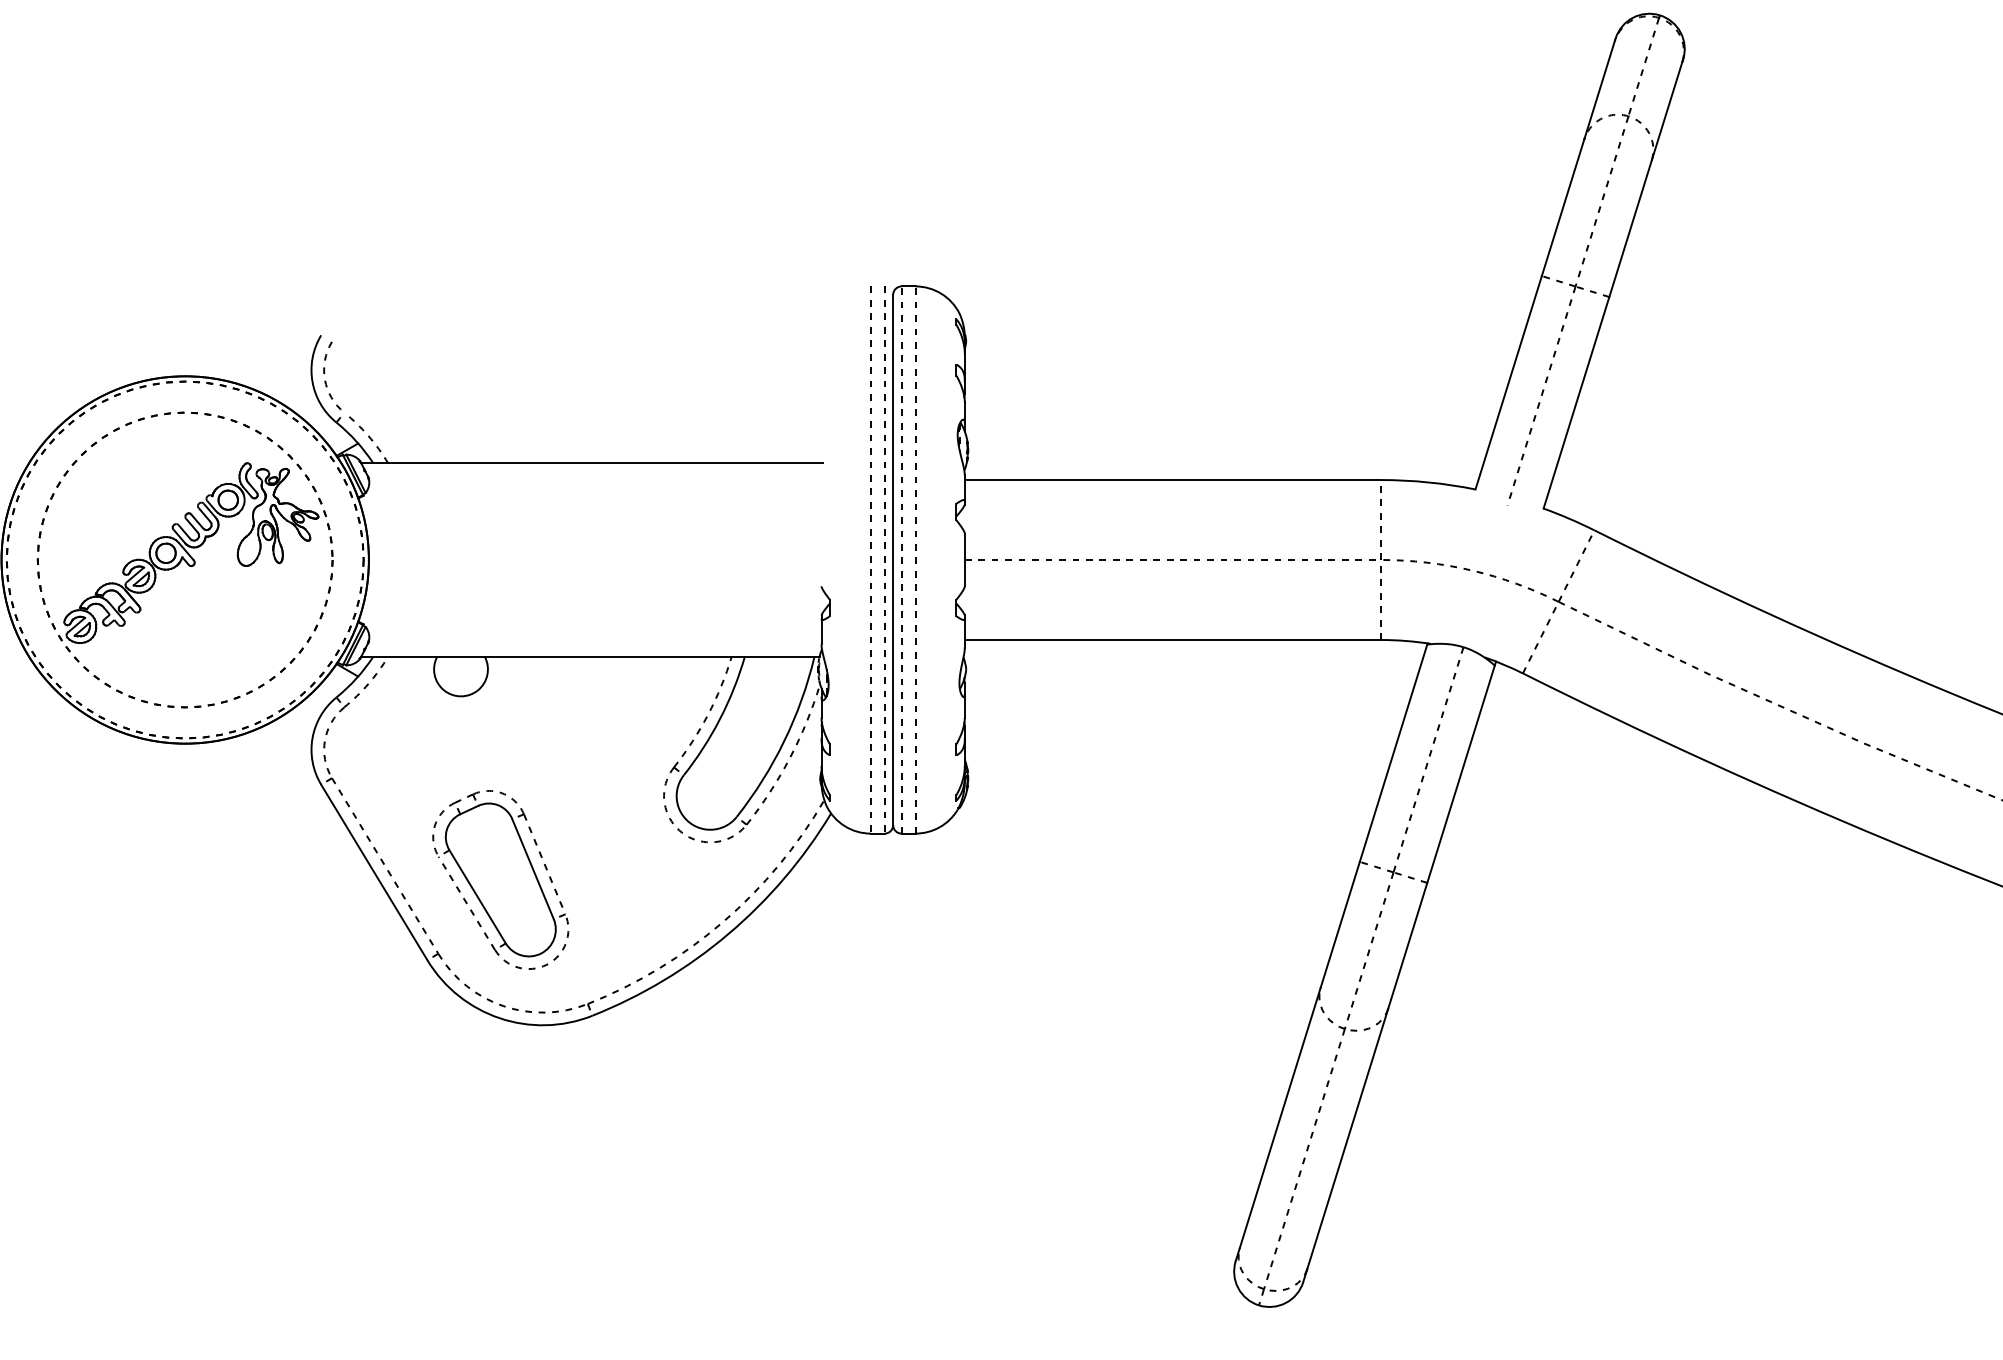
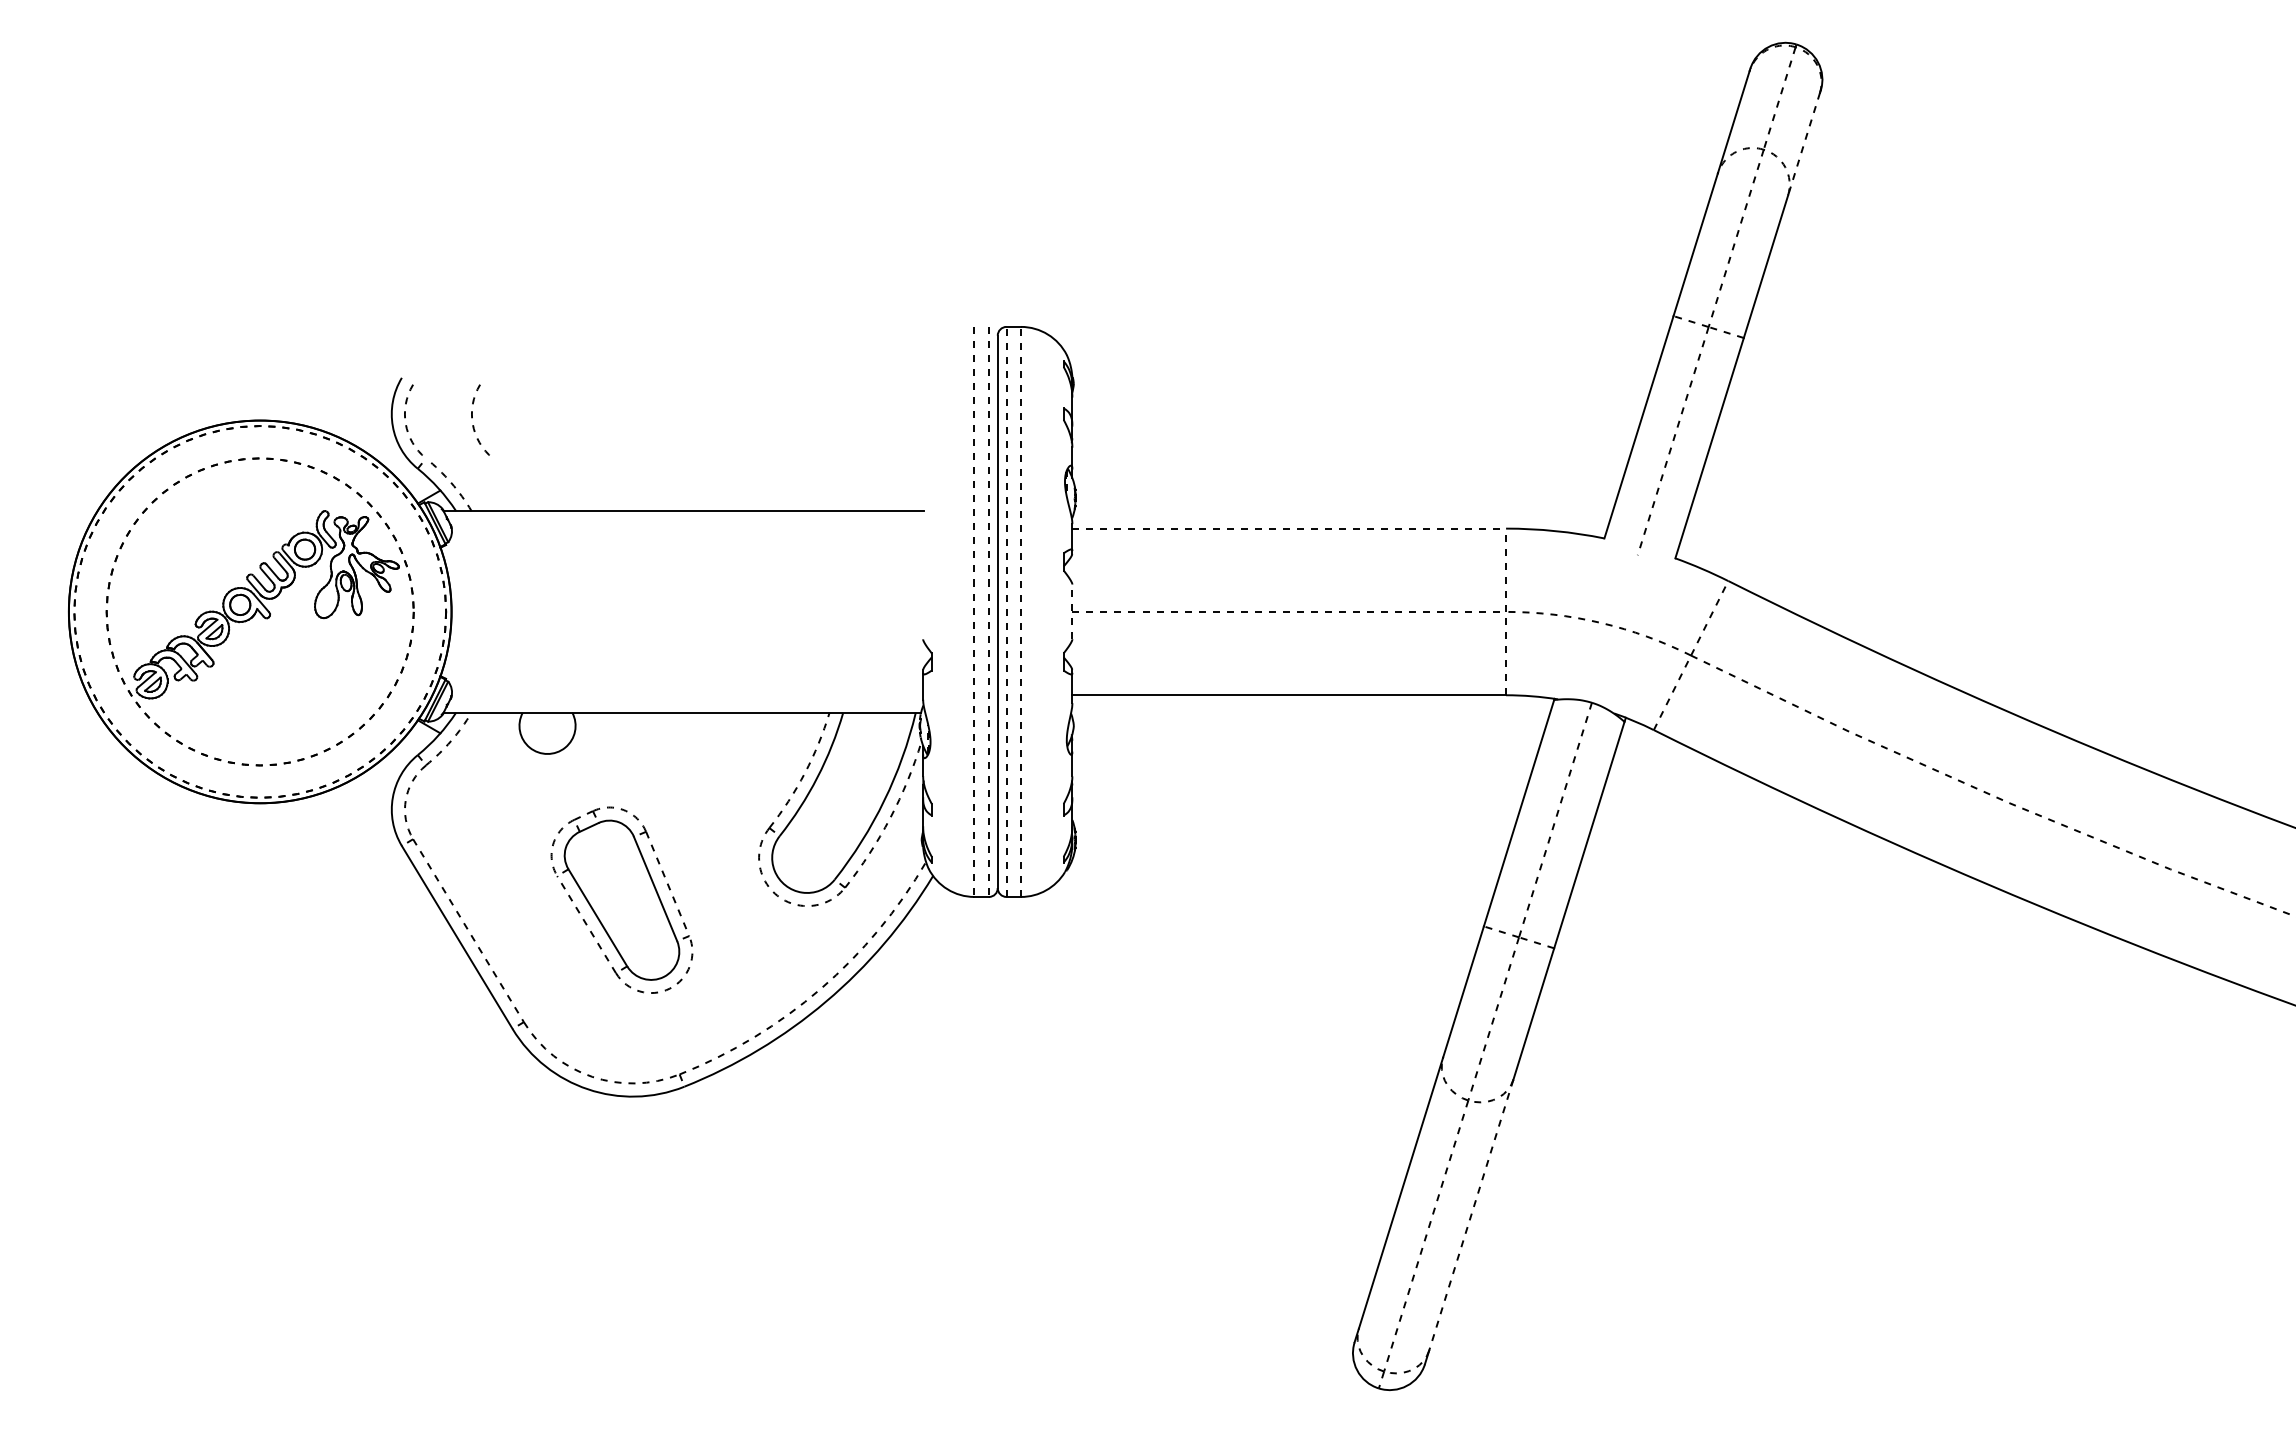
line: (1667, 111) -> (1804, 144), solid -> dashed
arc: (388, 374) -> (472, 418), added
line: (1173, 479) -> (1289, 528), solid -> dashed
line: (964, 559) -> (1072, 611), solid -> dashed
part: (500, 879) -> (621, 899), moved
line: (1347, 1139) -> (1471, 1215), solid -> dashed

